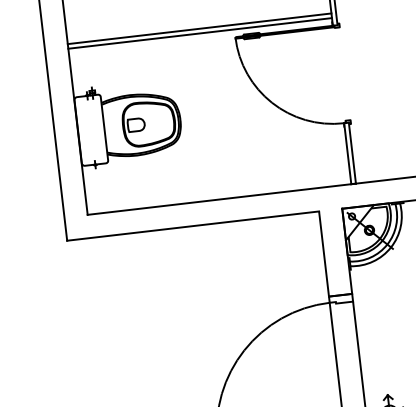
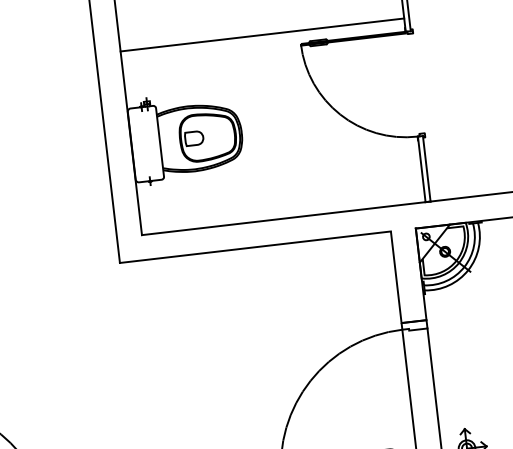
line: (199, 32) -> (262, 39), removed

